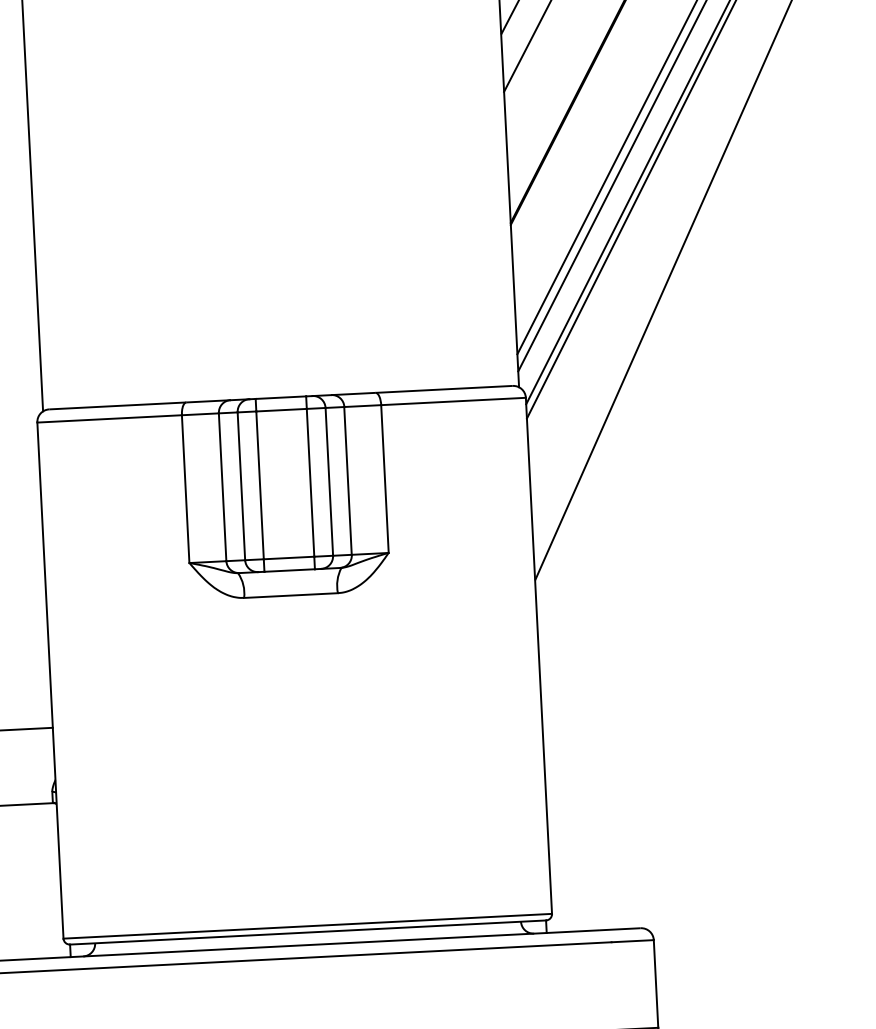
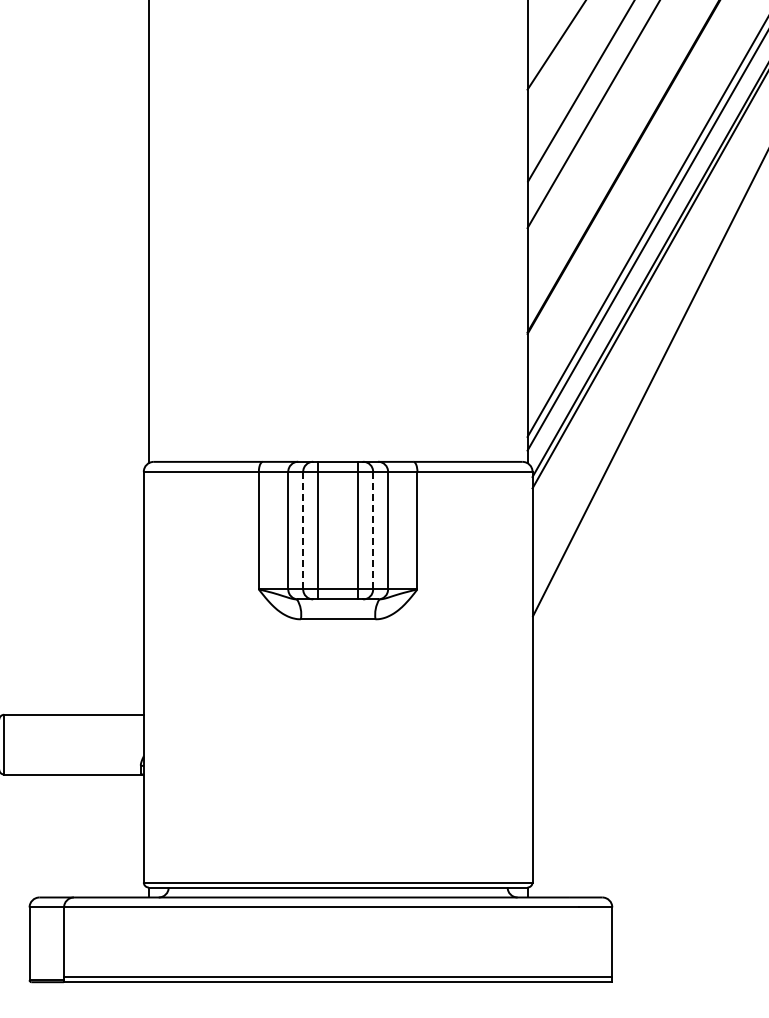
line: (329, 481) -> (373, 530), solid -> dashed
line: (241, 486) -> (303, 530), solid -> dashed

